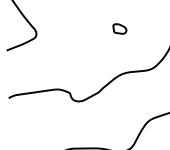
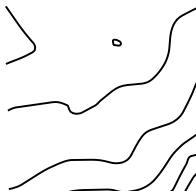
part: (119, 28) -> (116, 42), size x0.62

